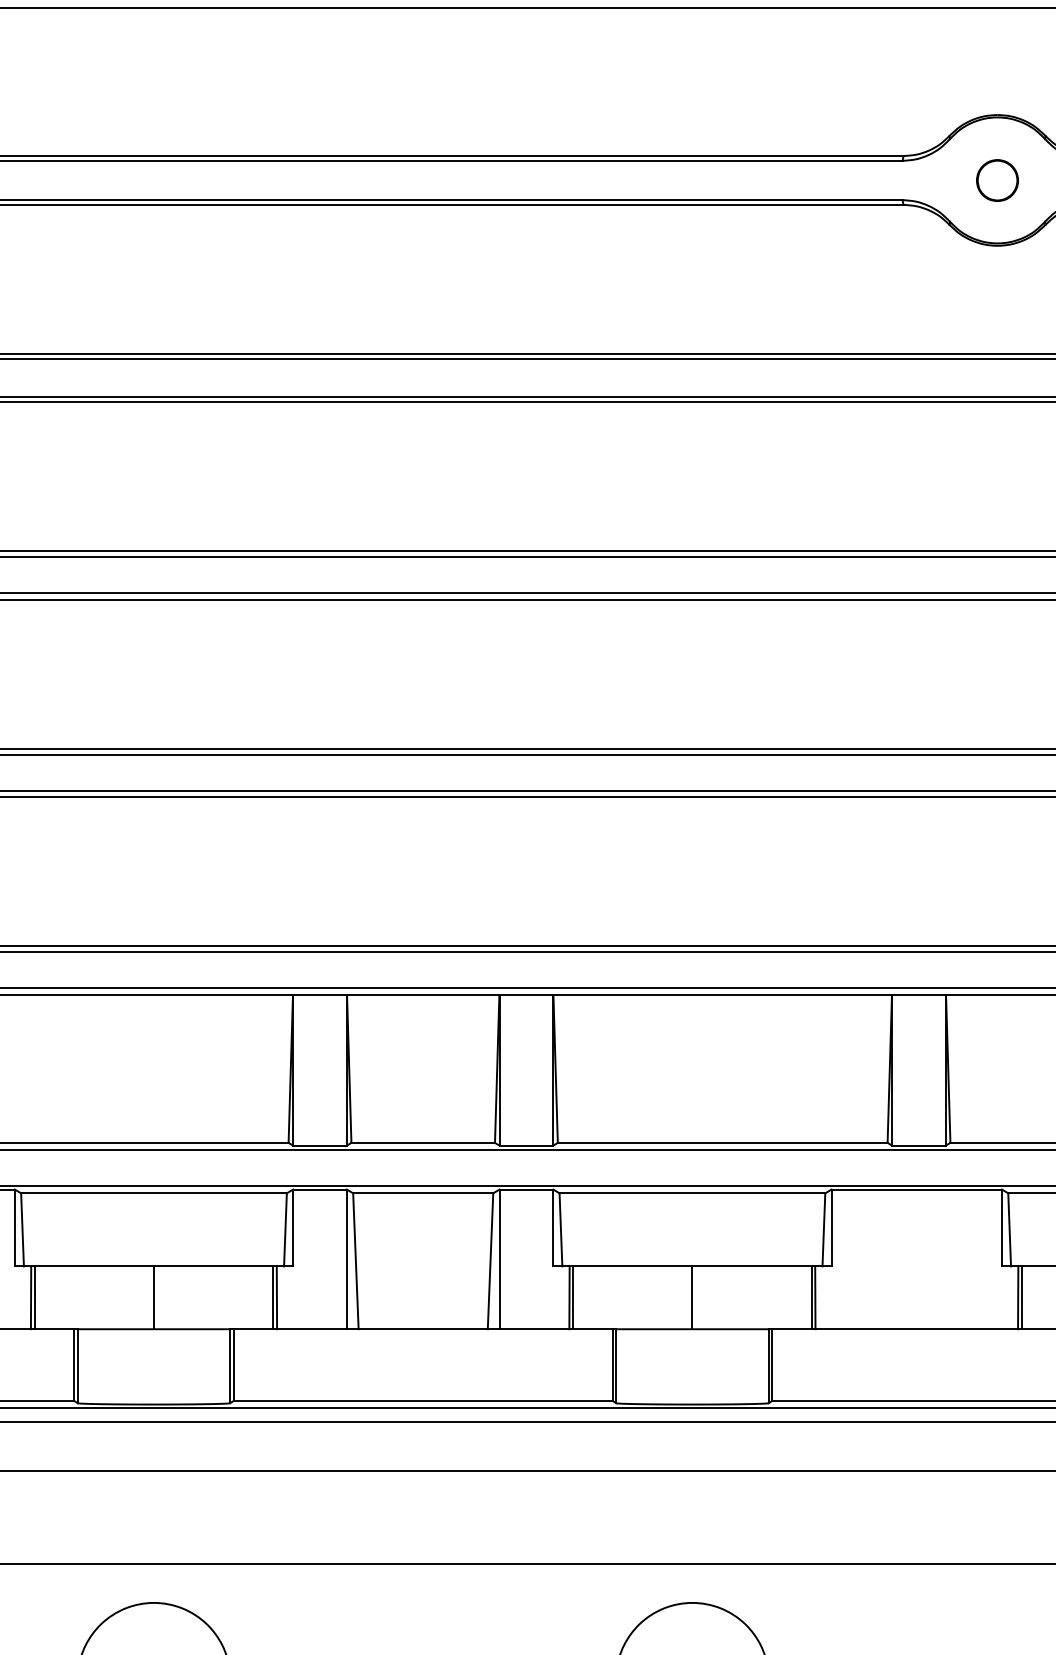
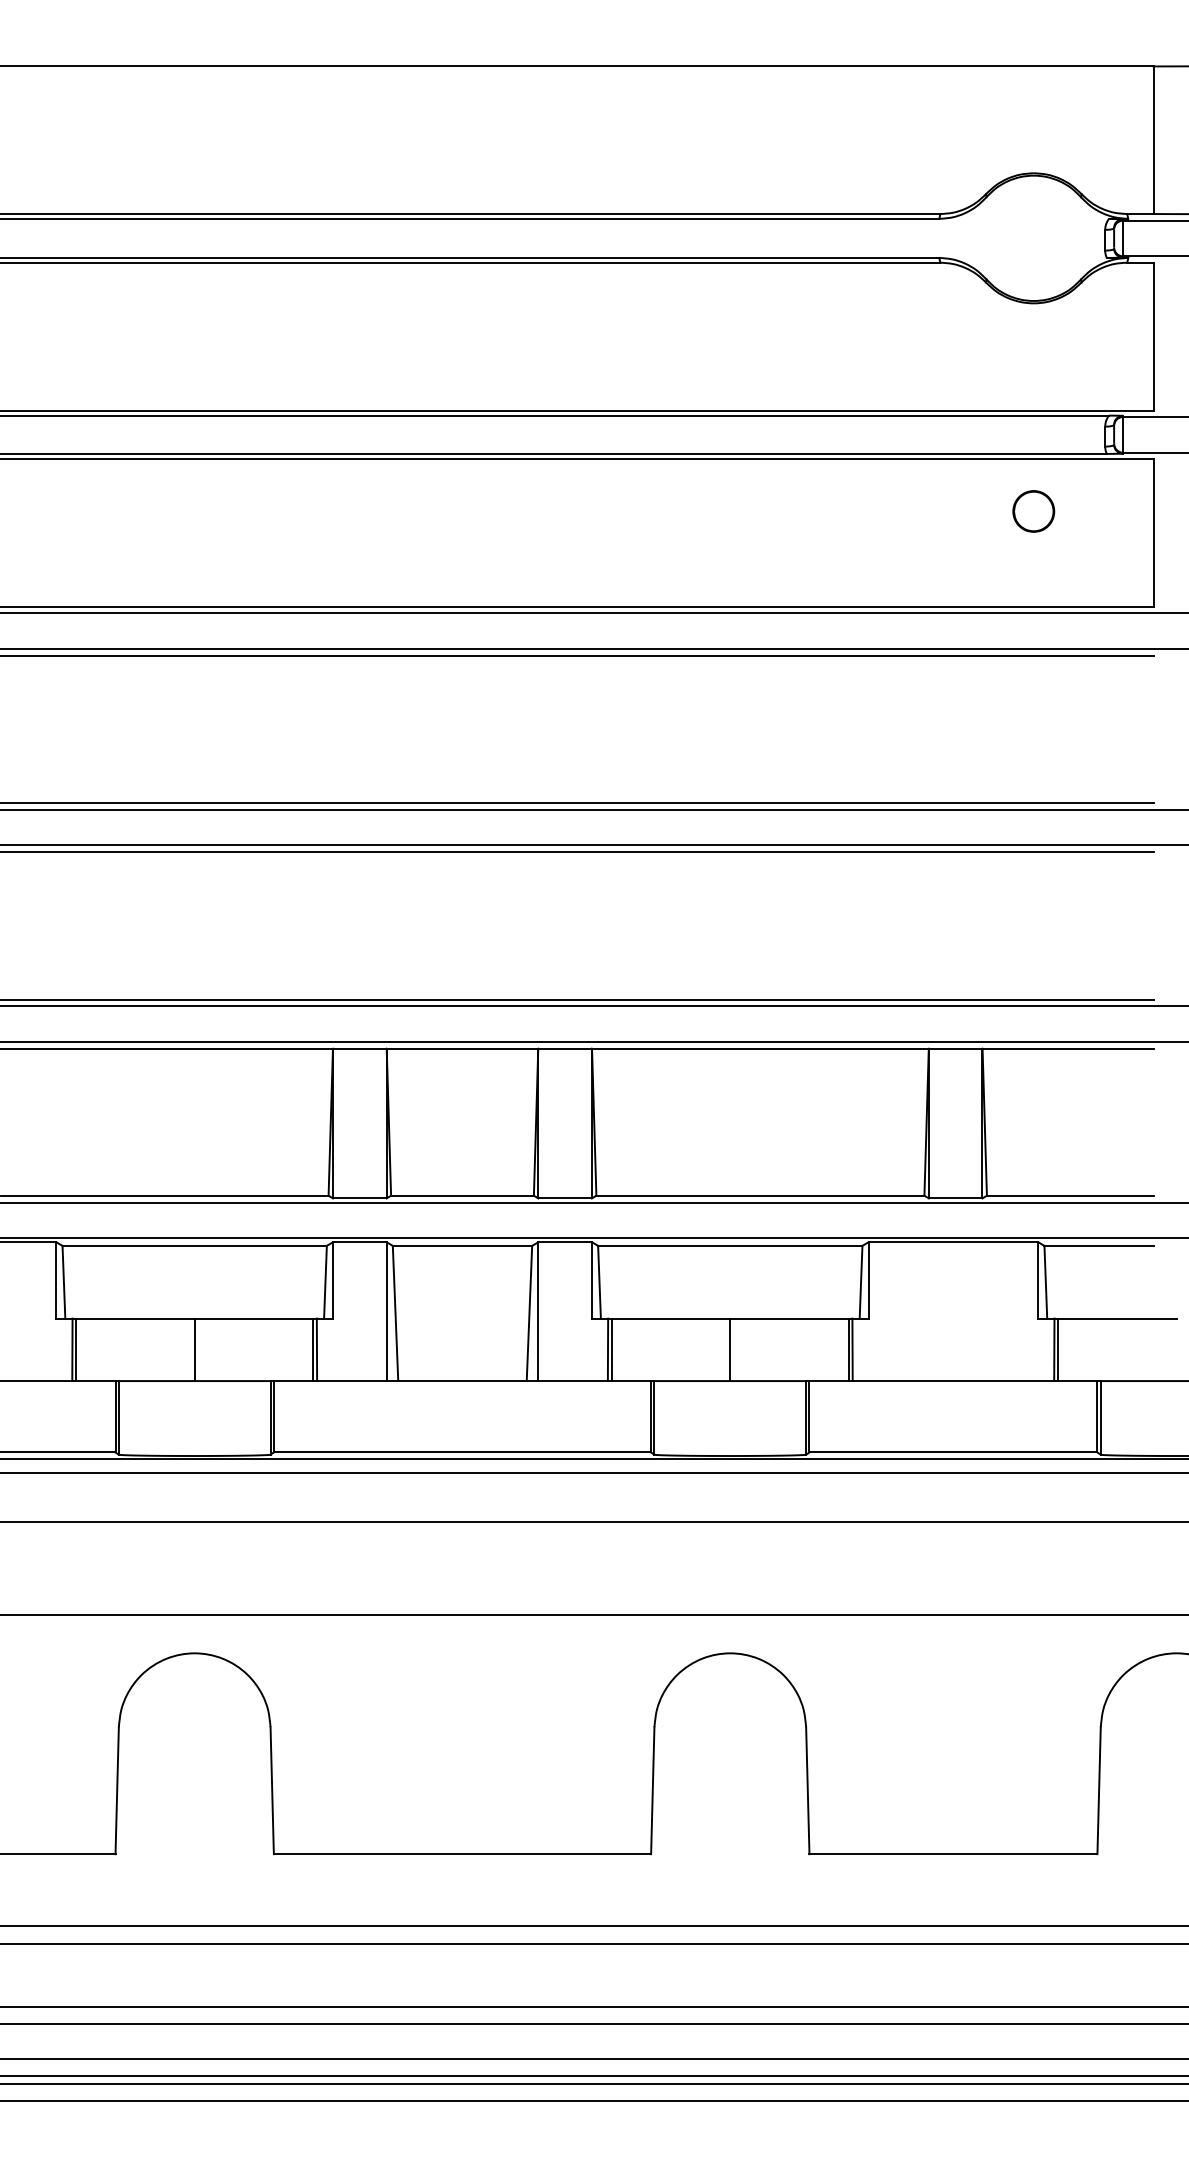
part: (997, 180) -> (1033, 511), moved

